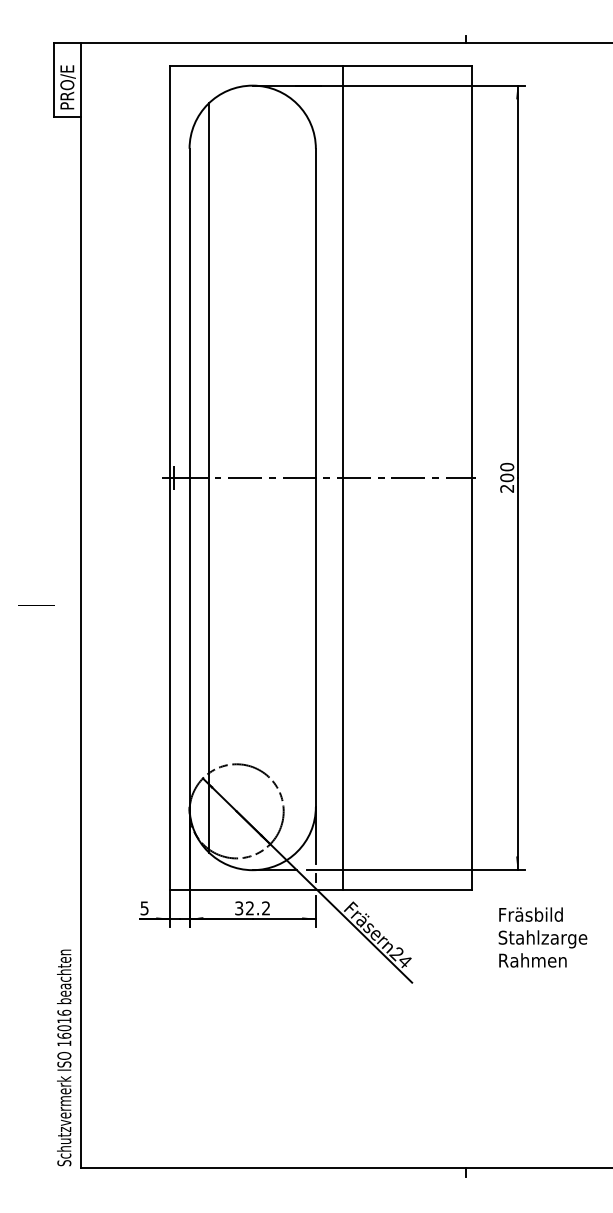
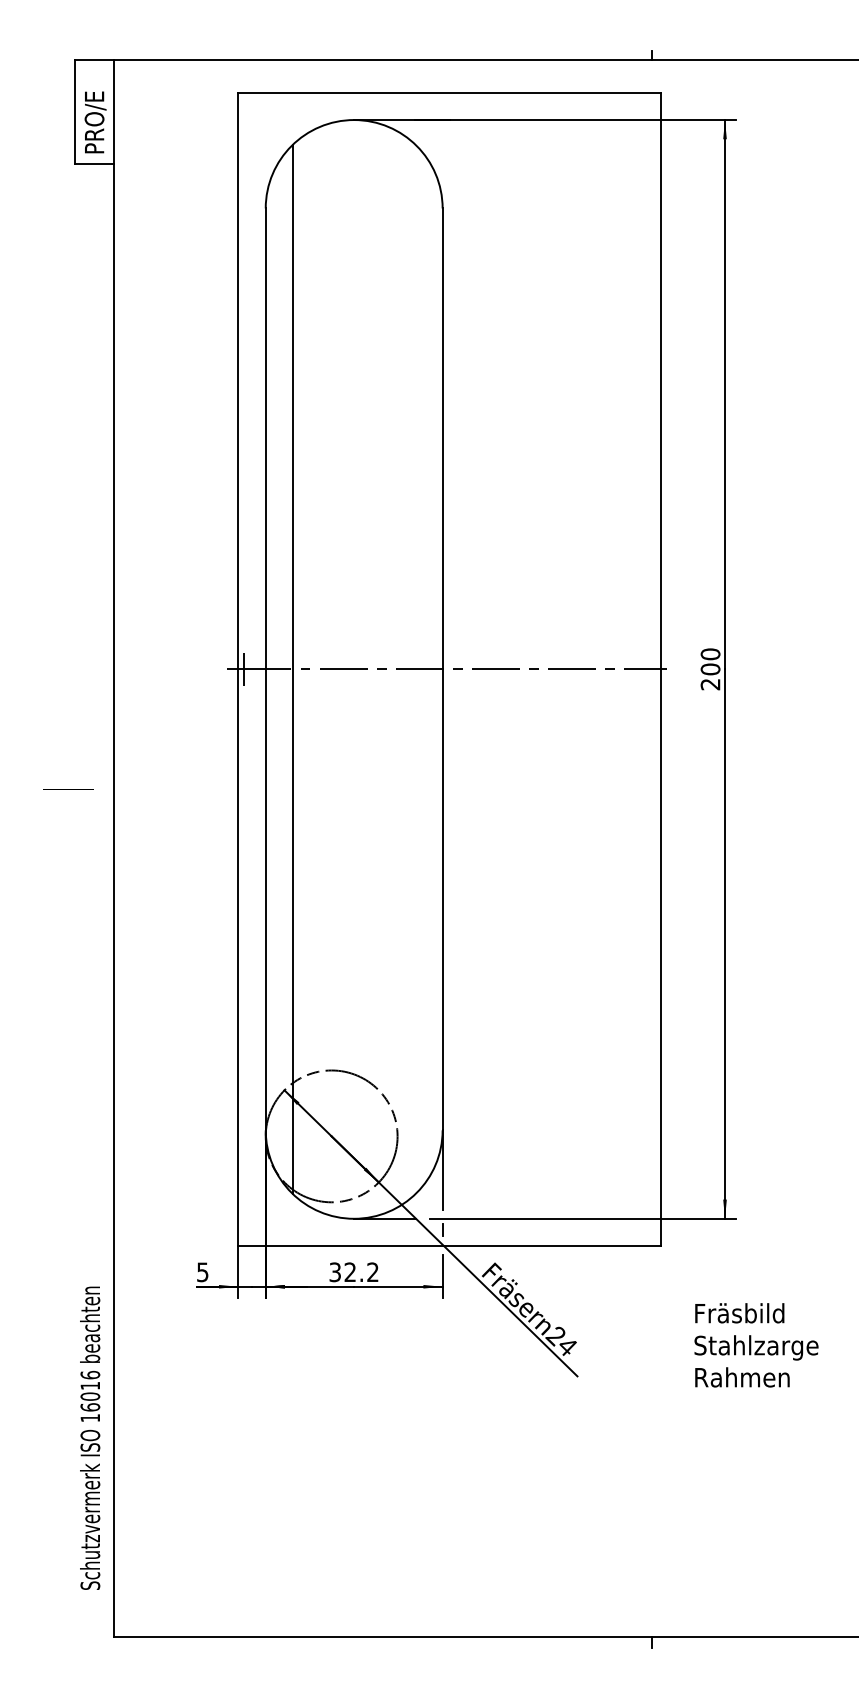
line: (342, 477) -> (479, 668), removed
line: (36, 605) -> (68, 789), moved
text: (542, 937) -> (755, 1345), moved
text: (64, 1057) -> (90, 1437), moved

